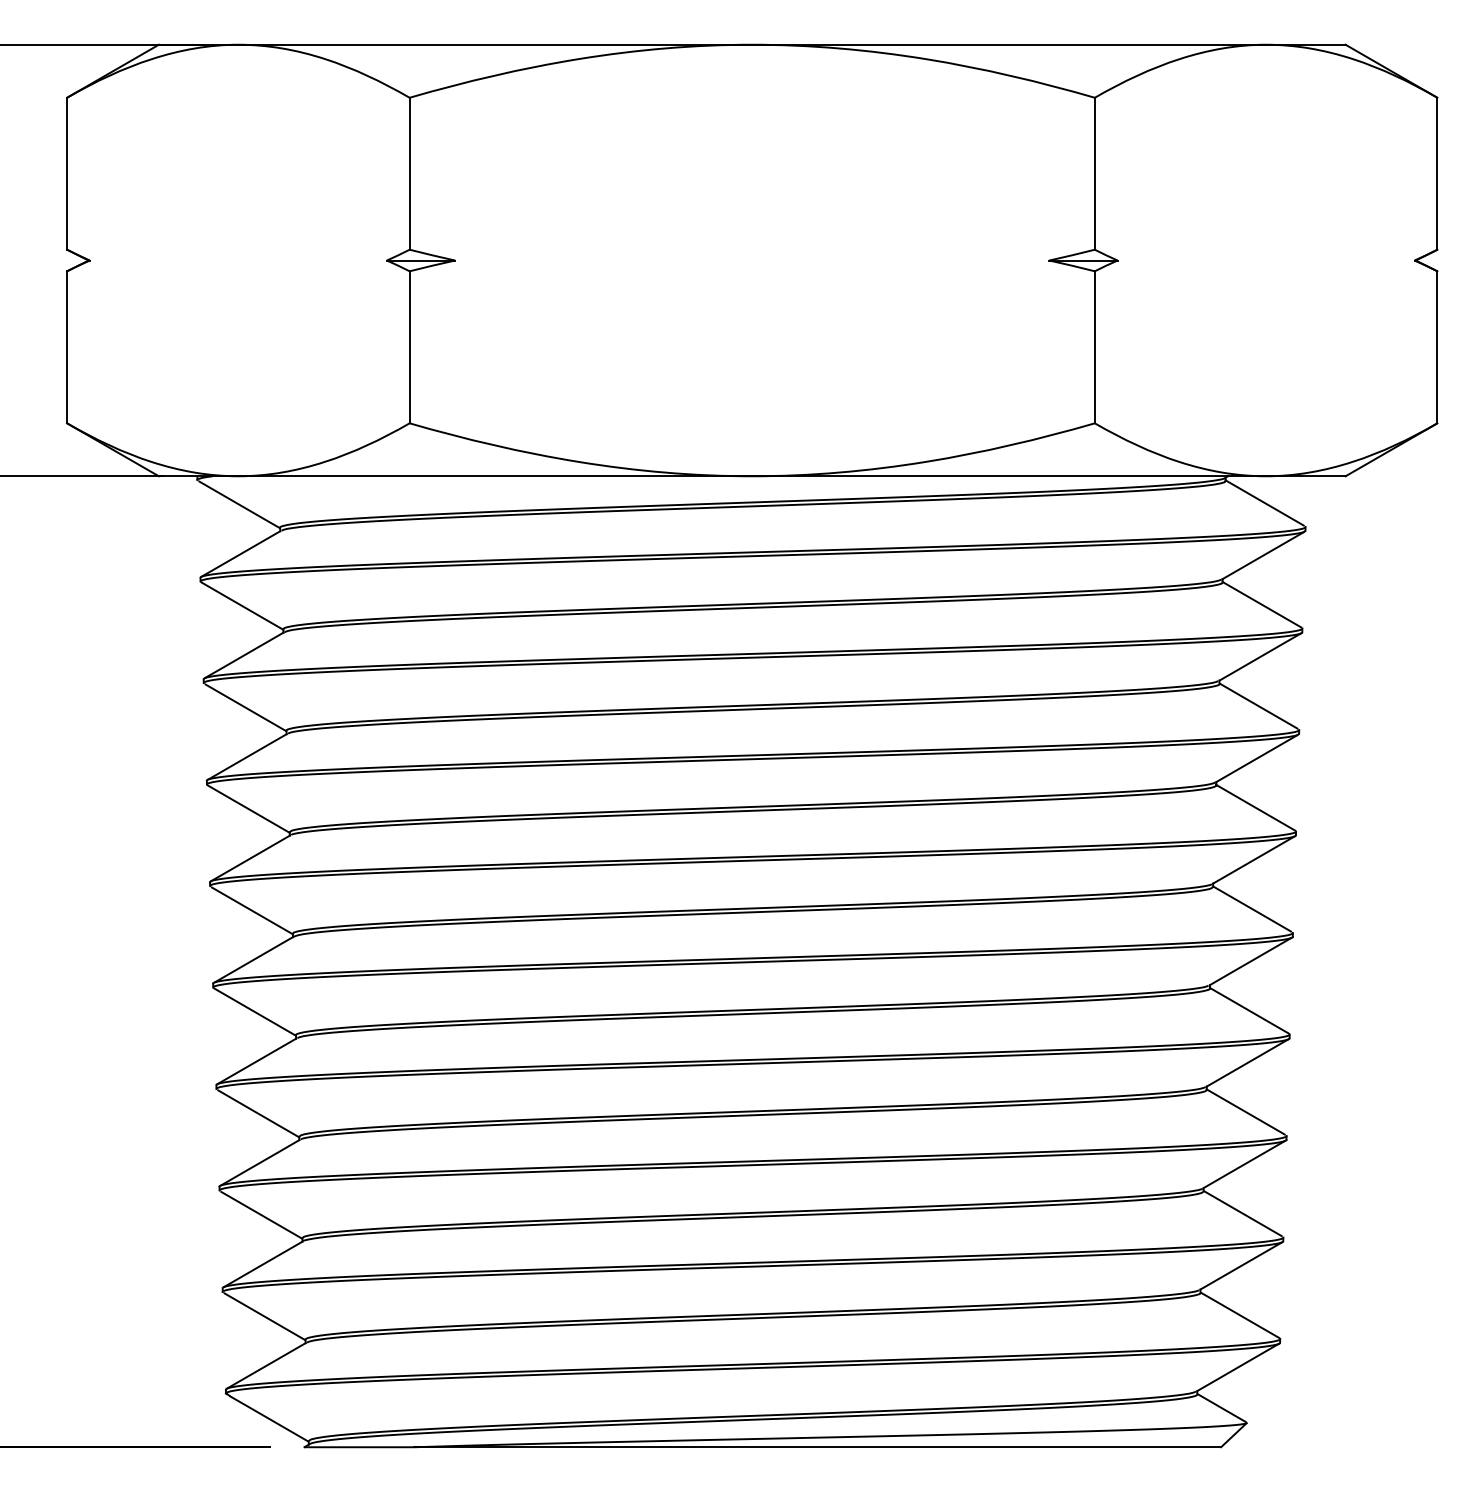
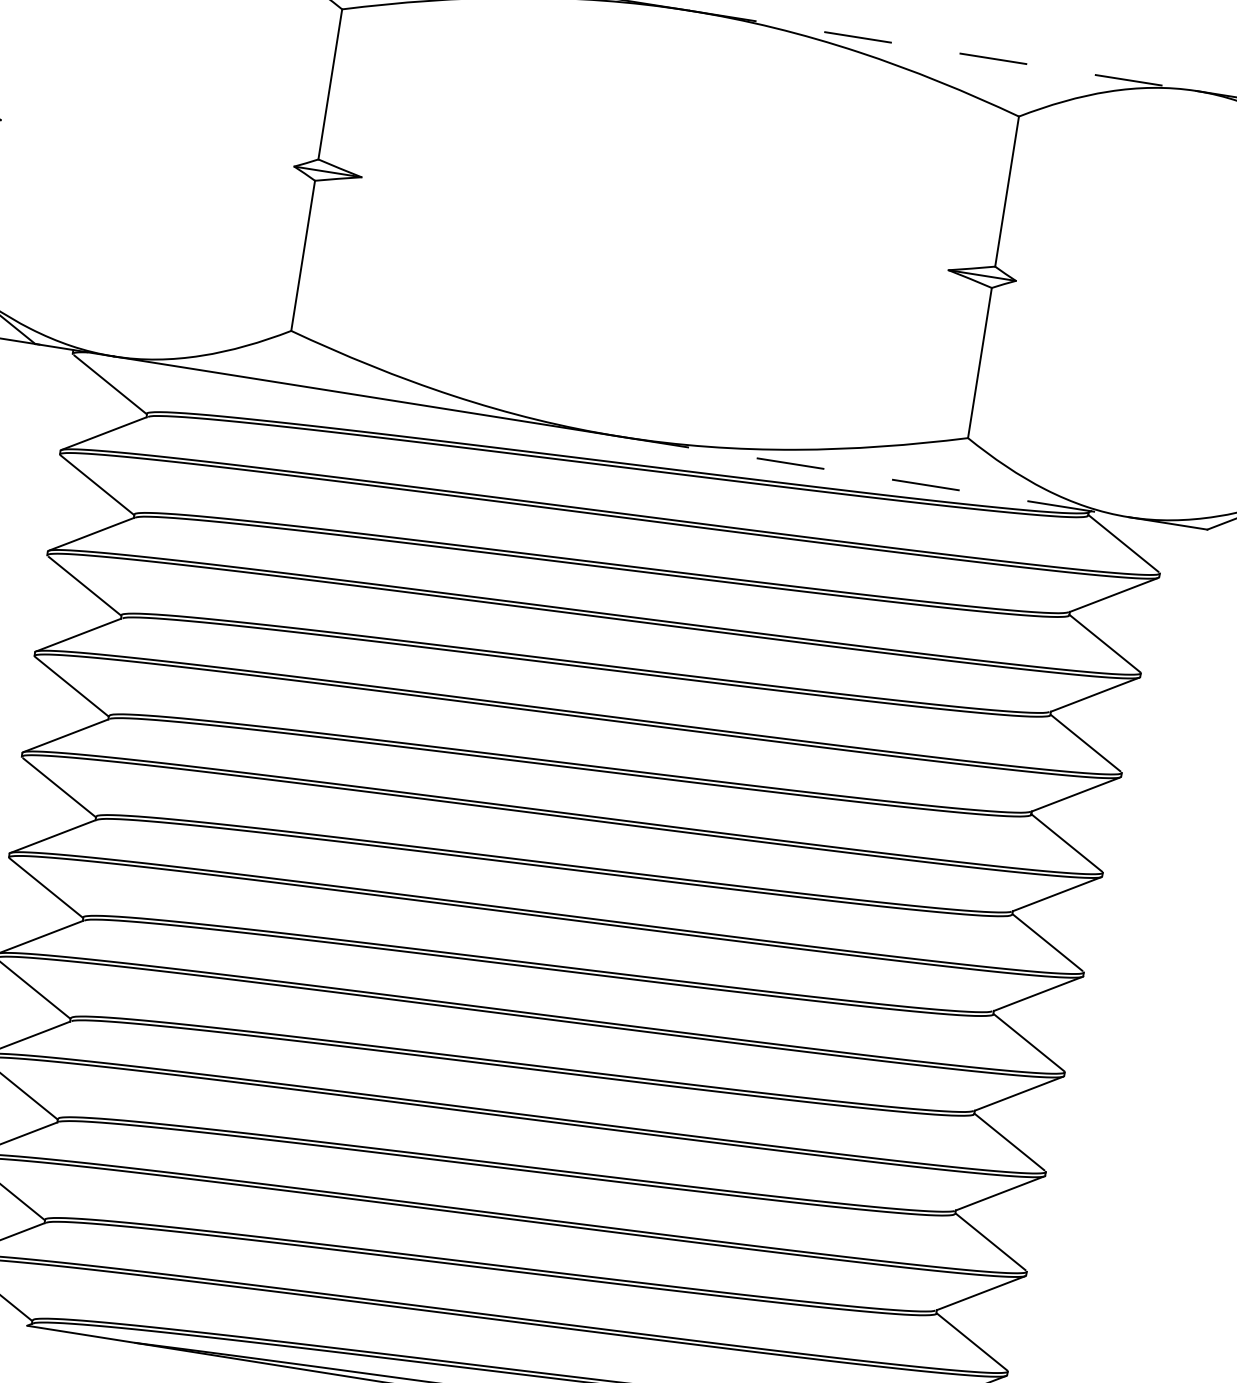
line: (1009, 44) -> (943, 50), solid -> dashed
line: (1009, 476) -> (875, 477), solid -> dashed

